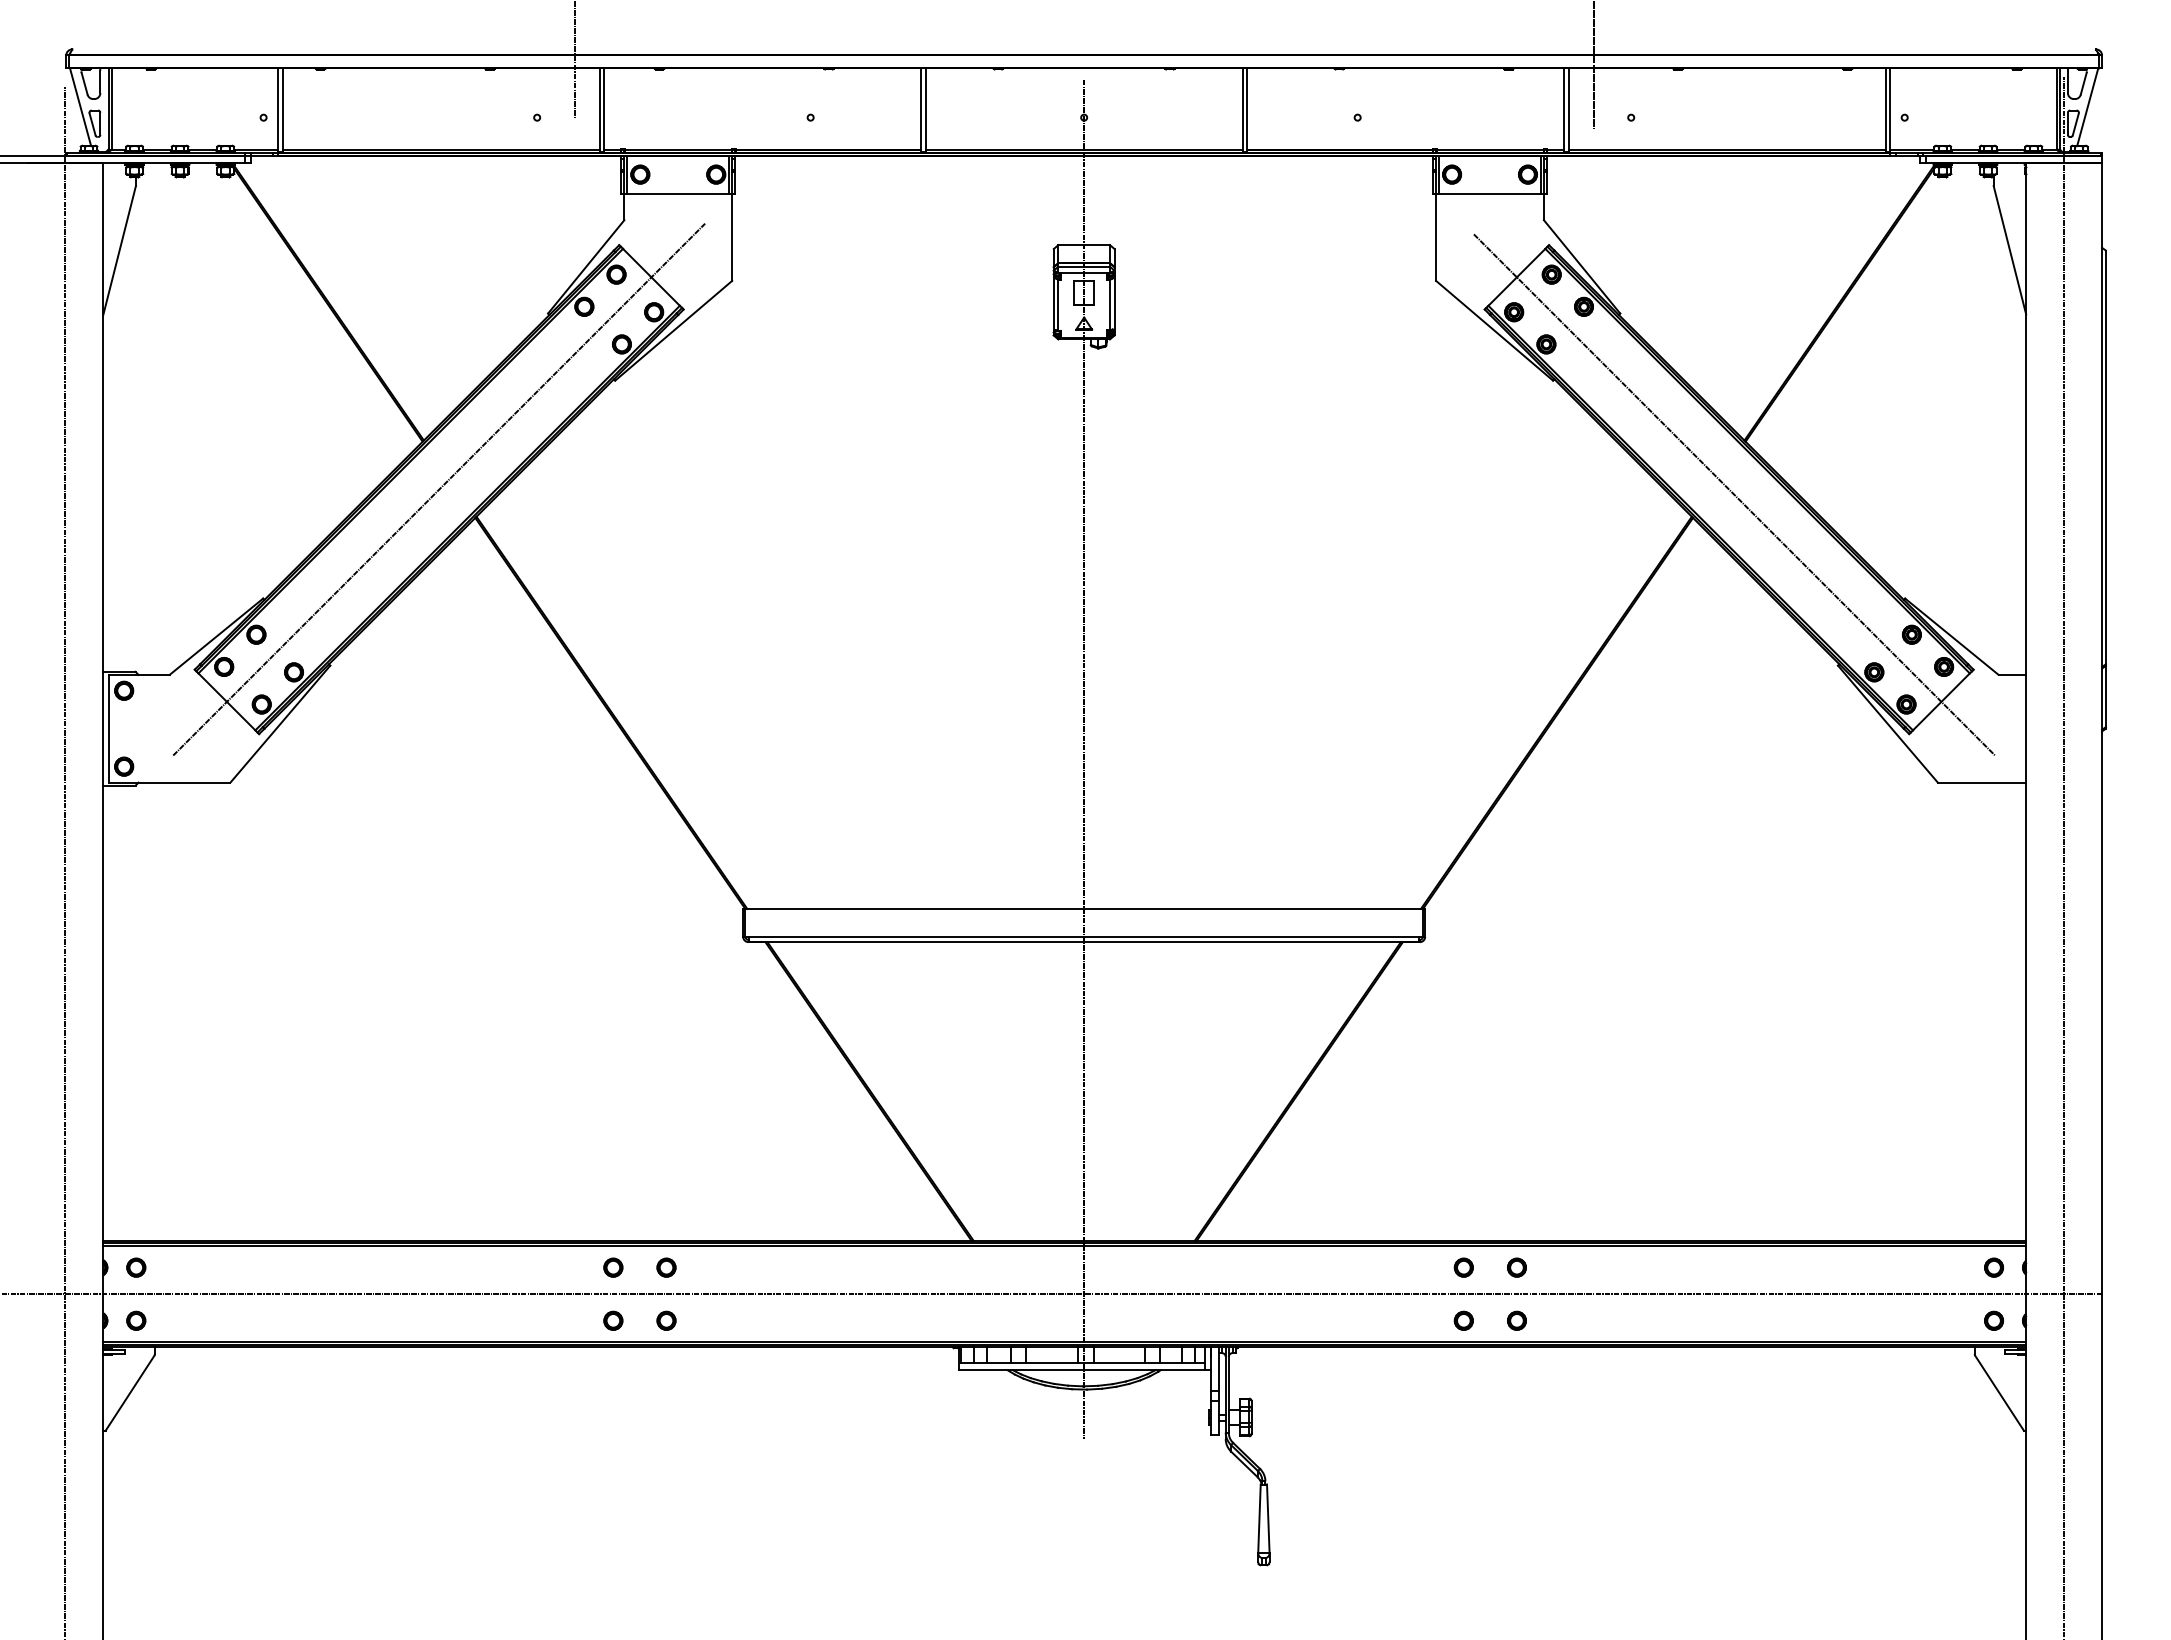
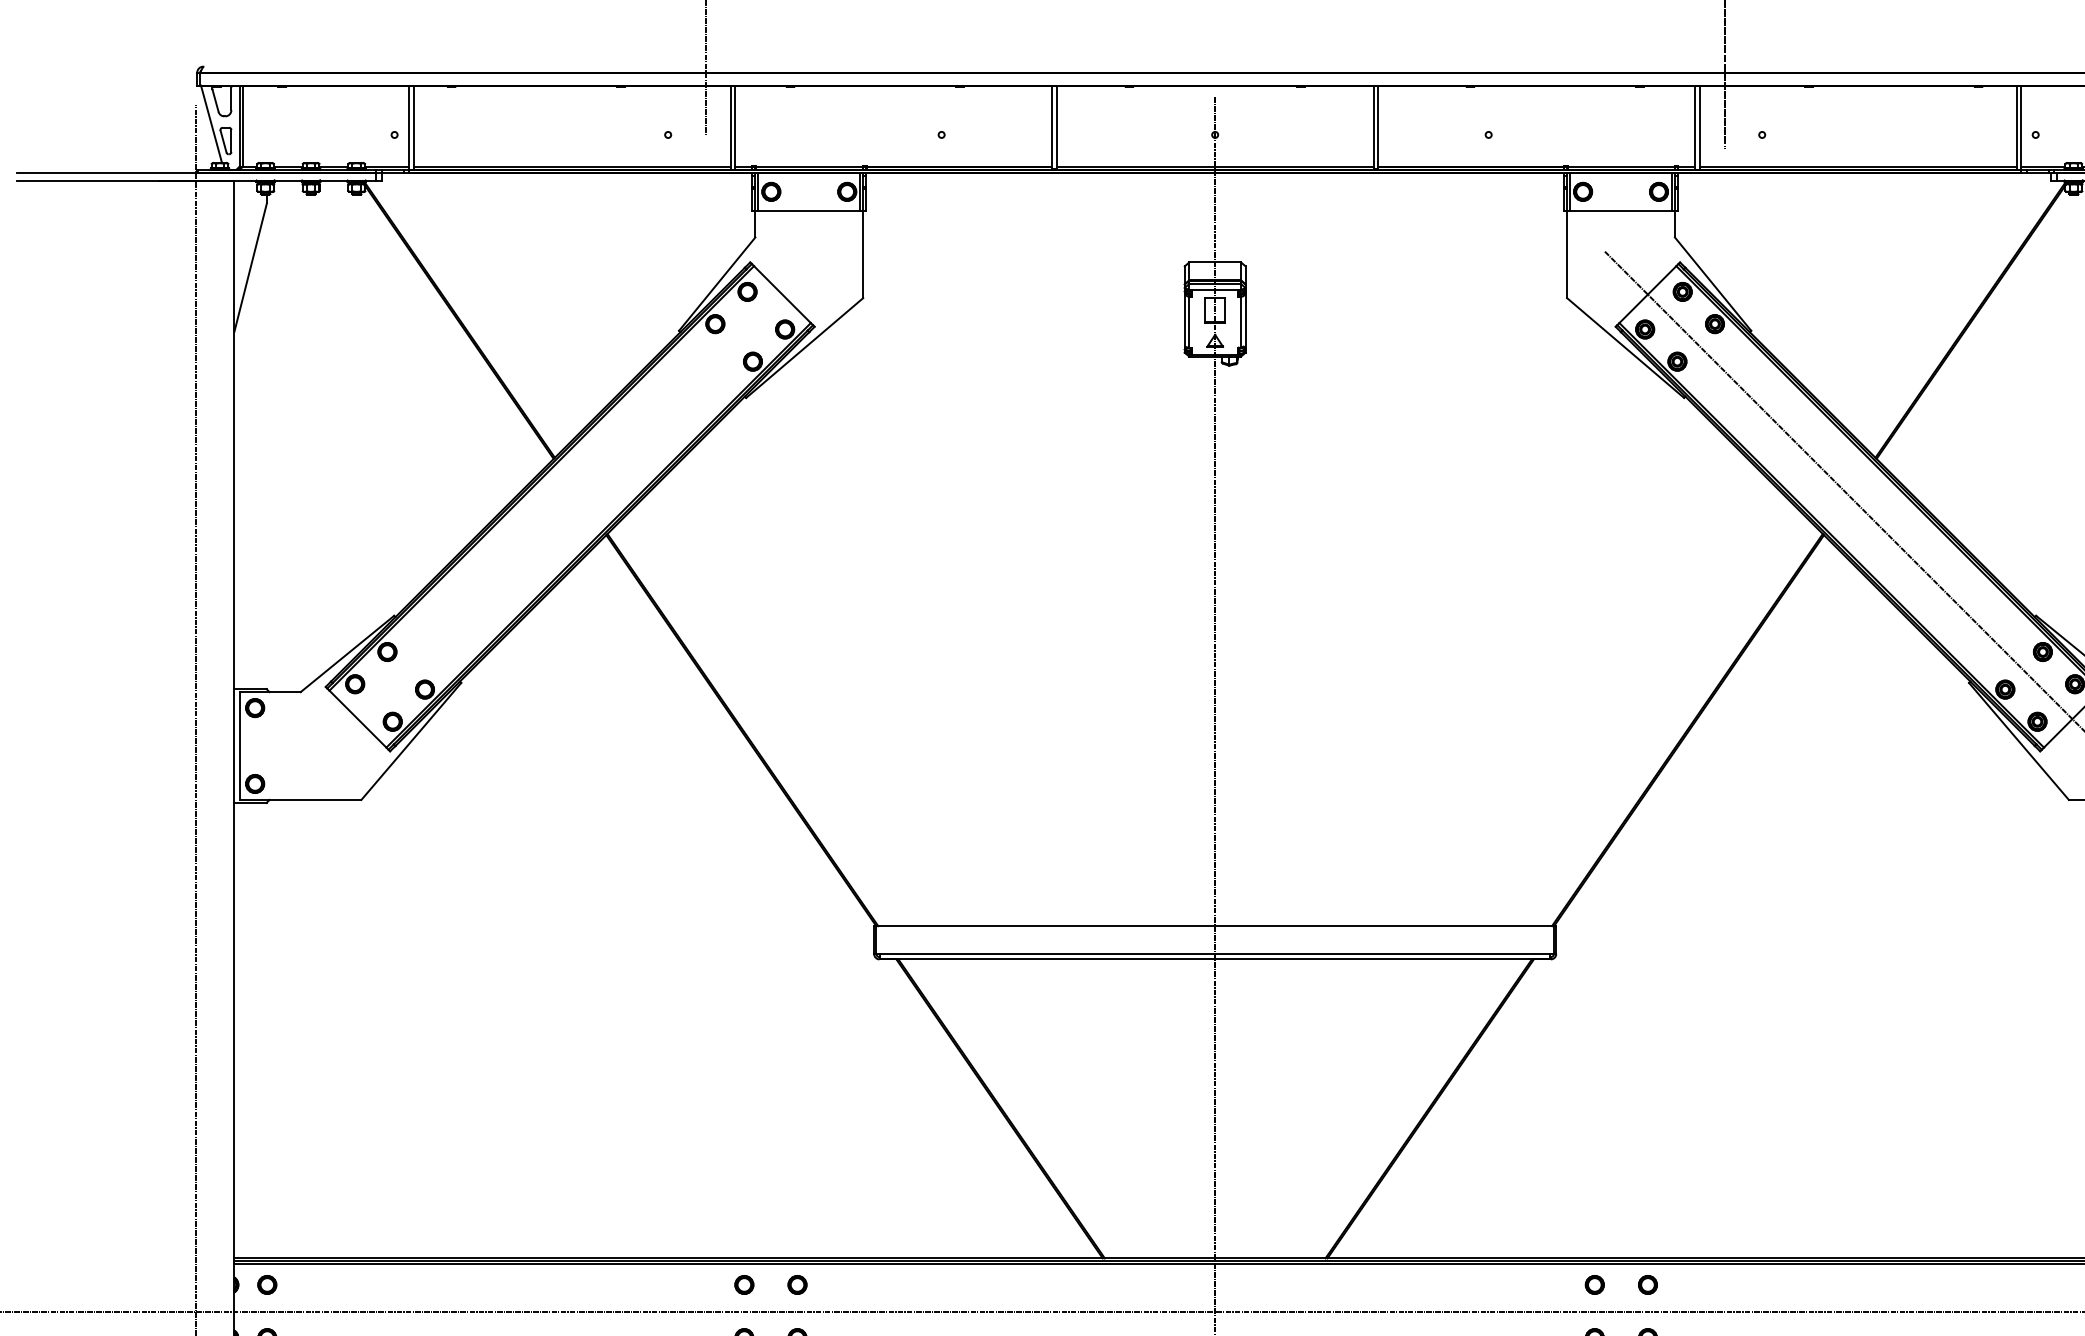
line: (439, 489) -> (570, 506), removed

